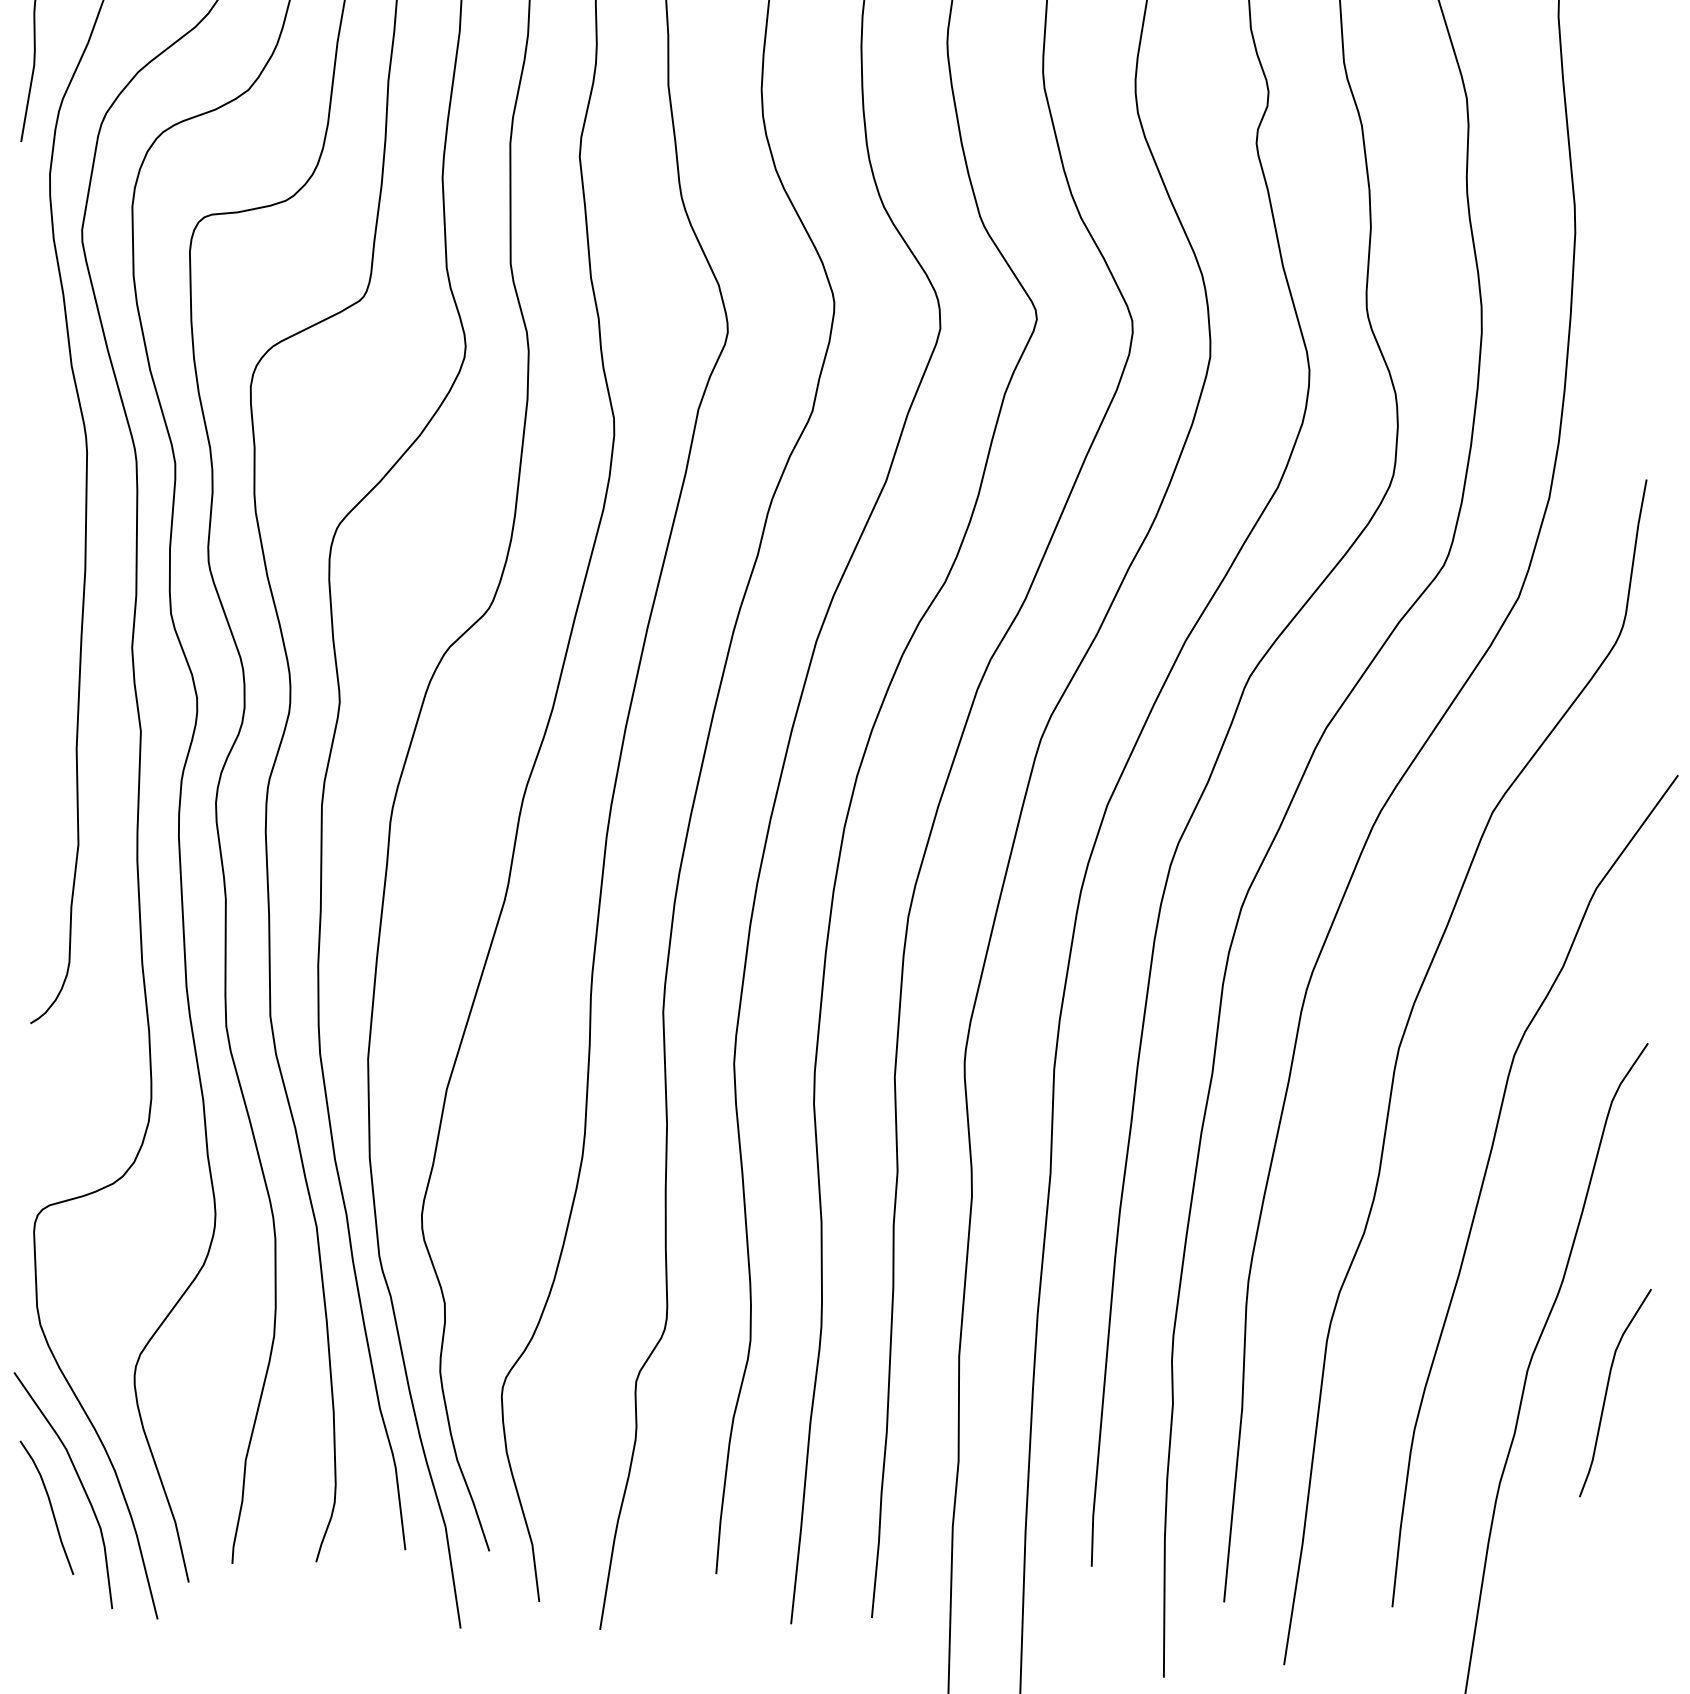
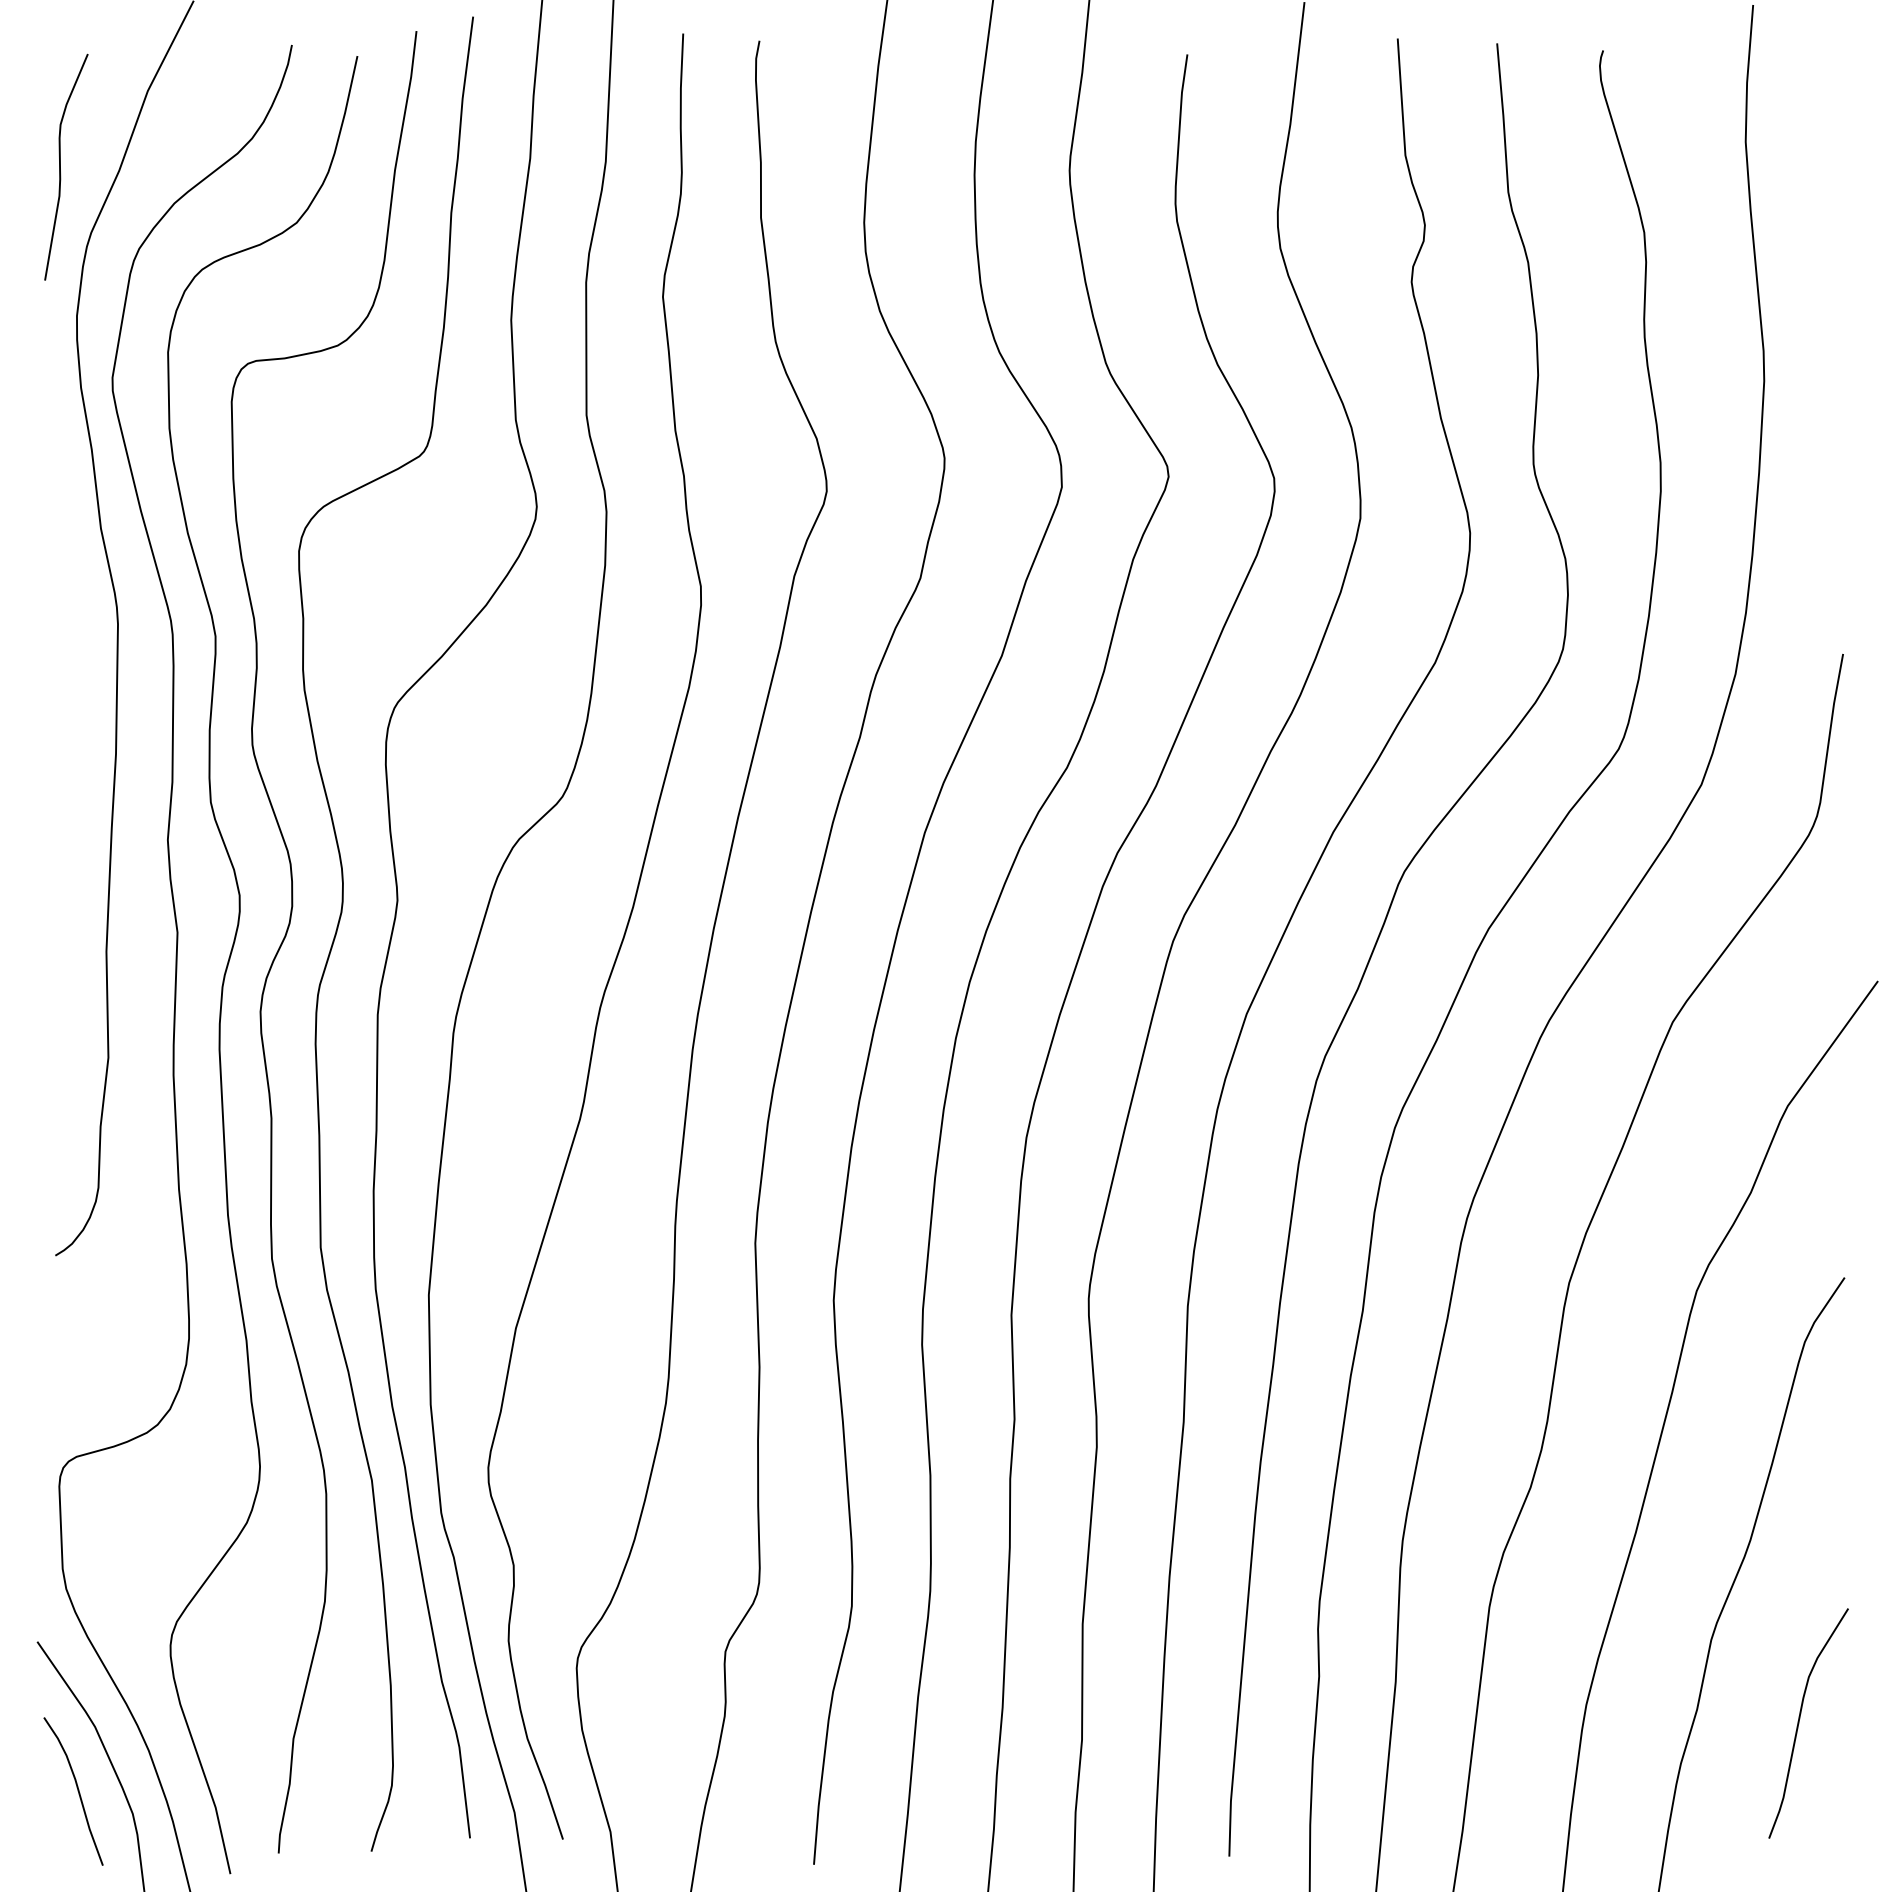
curve: (1607, 1393) -> (1799, 1723), moved

